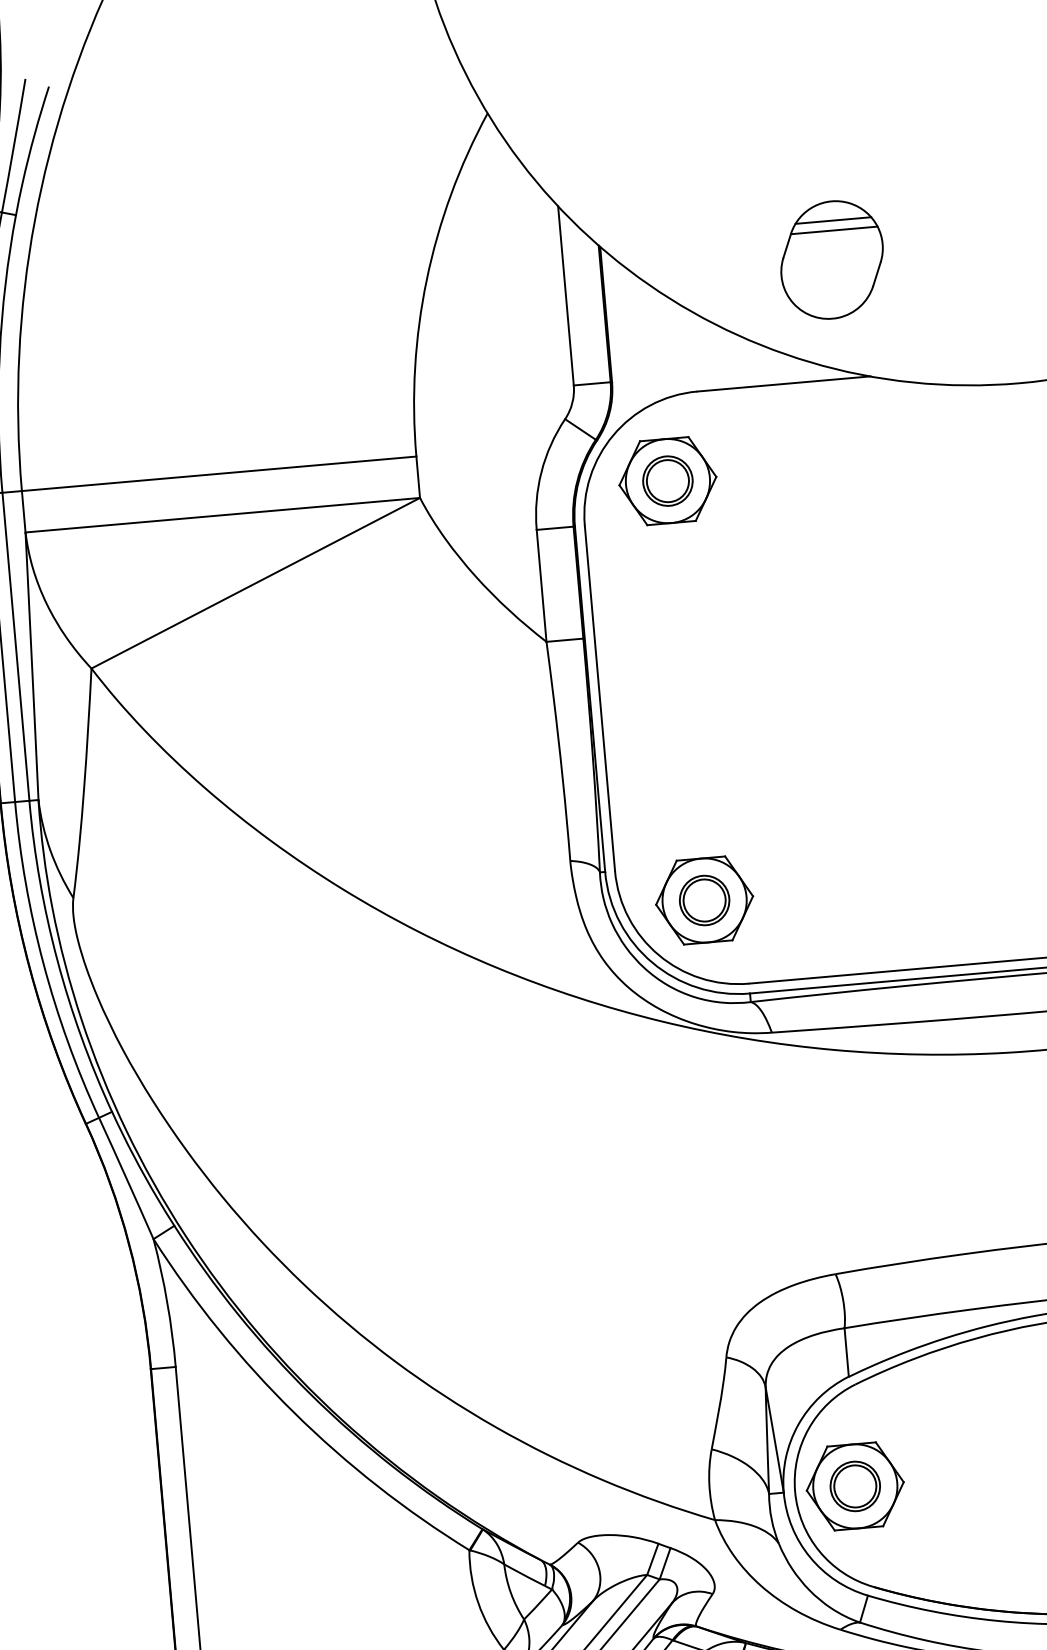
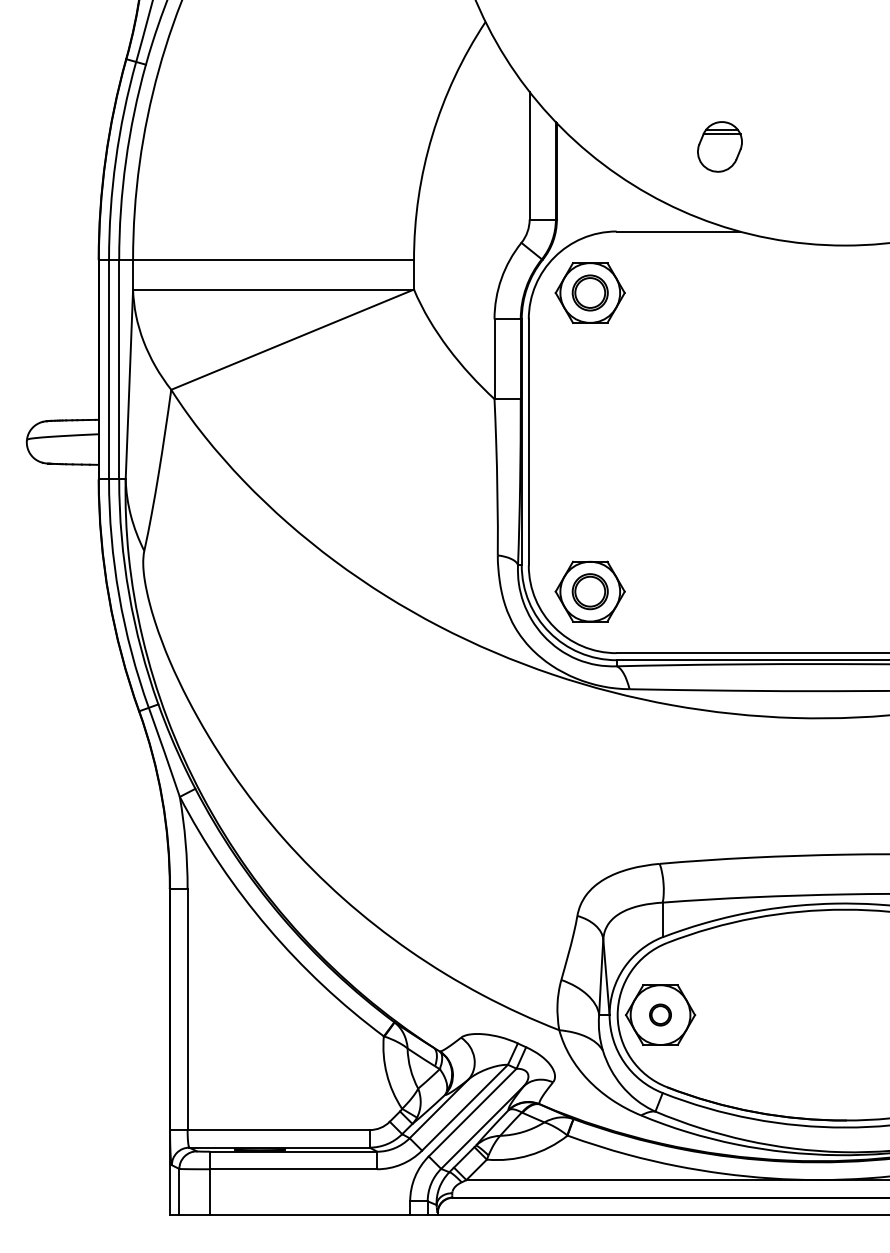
part: (831, 259) -> (719, 146), size x0.6
part: (855, 1485) -> (660, 1014), size x0.6

